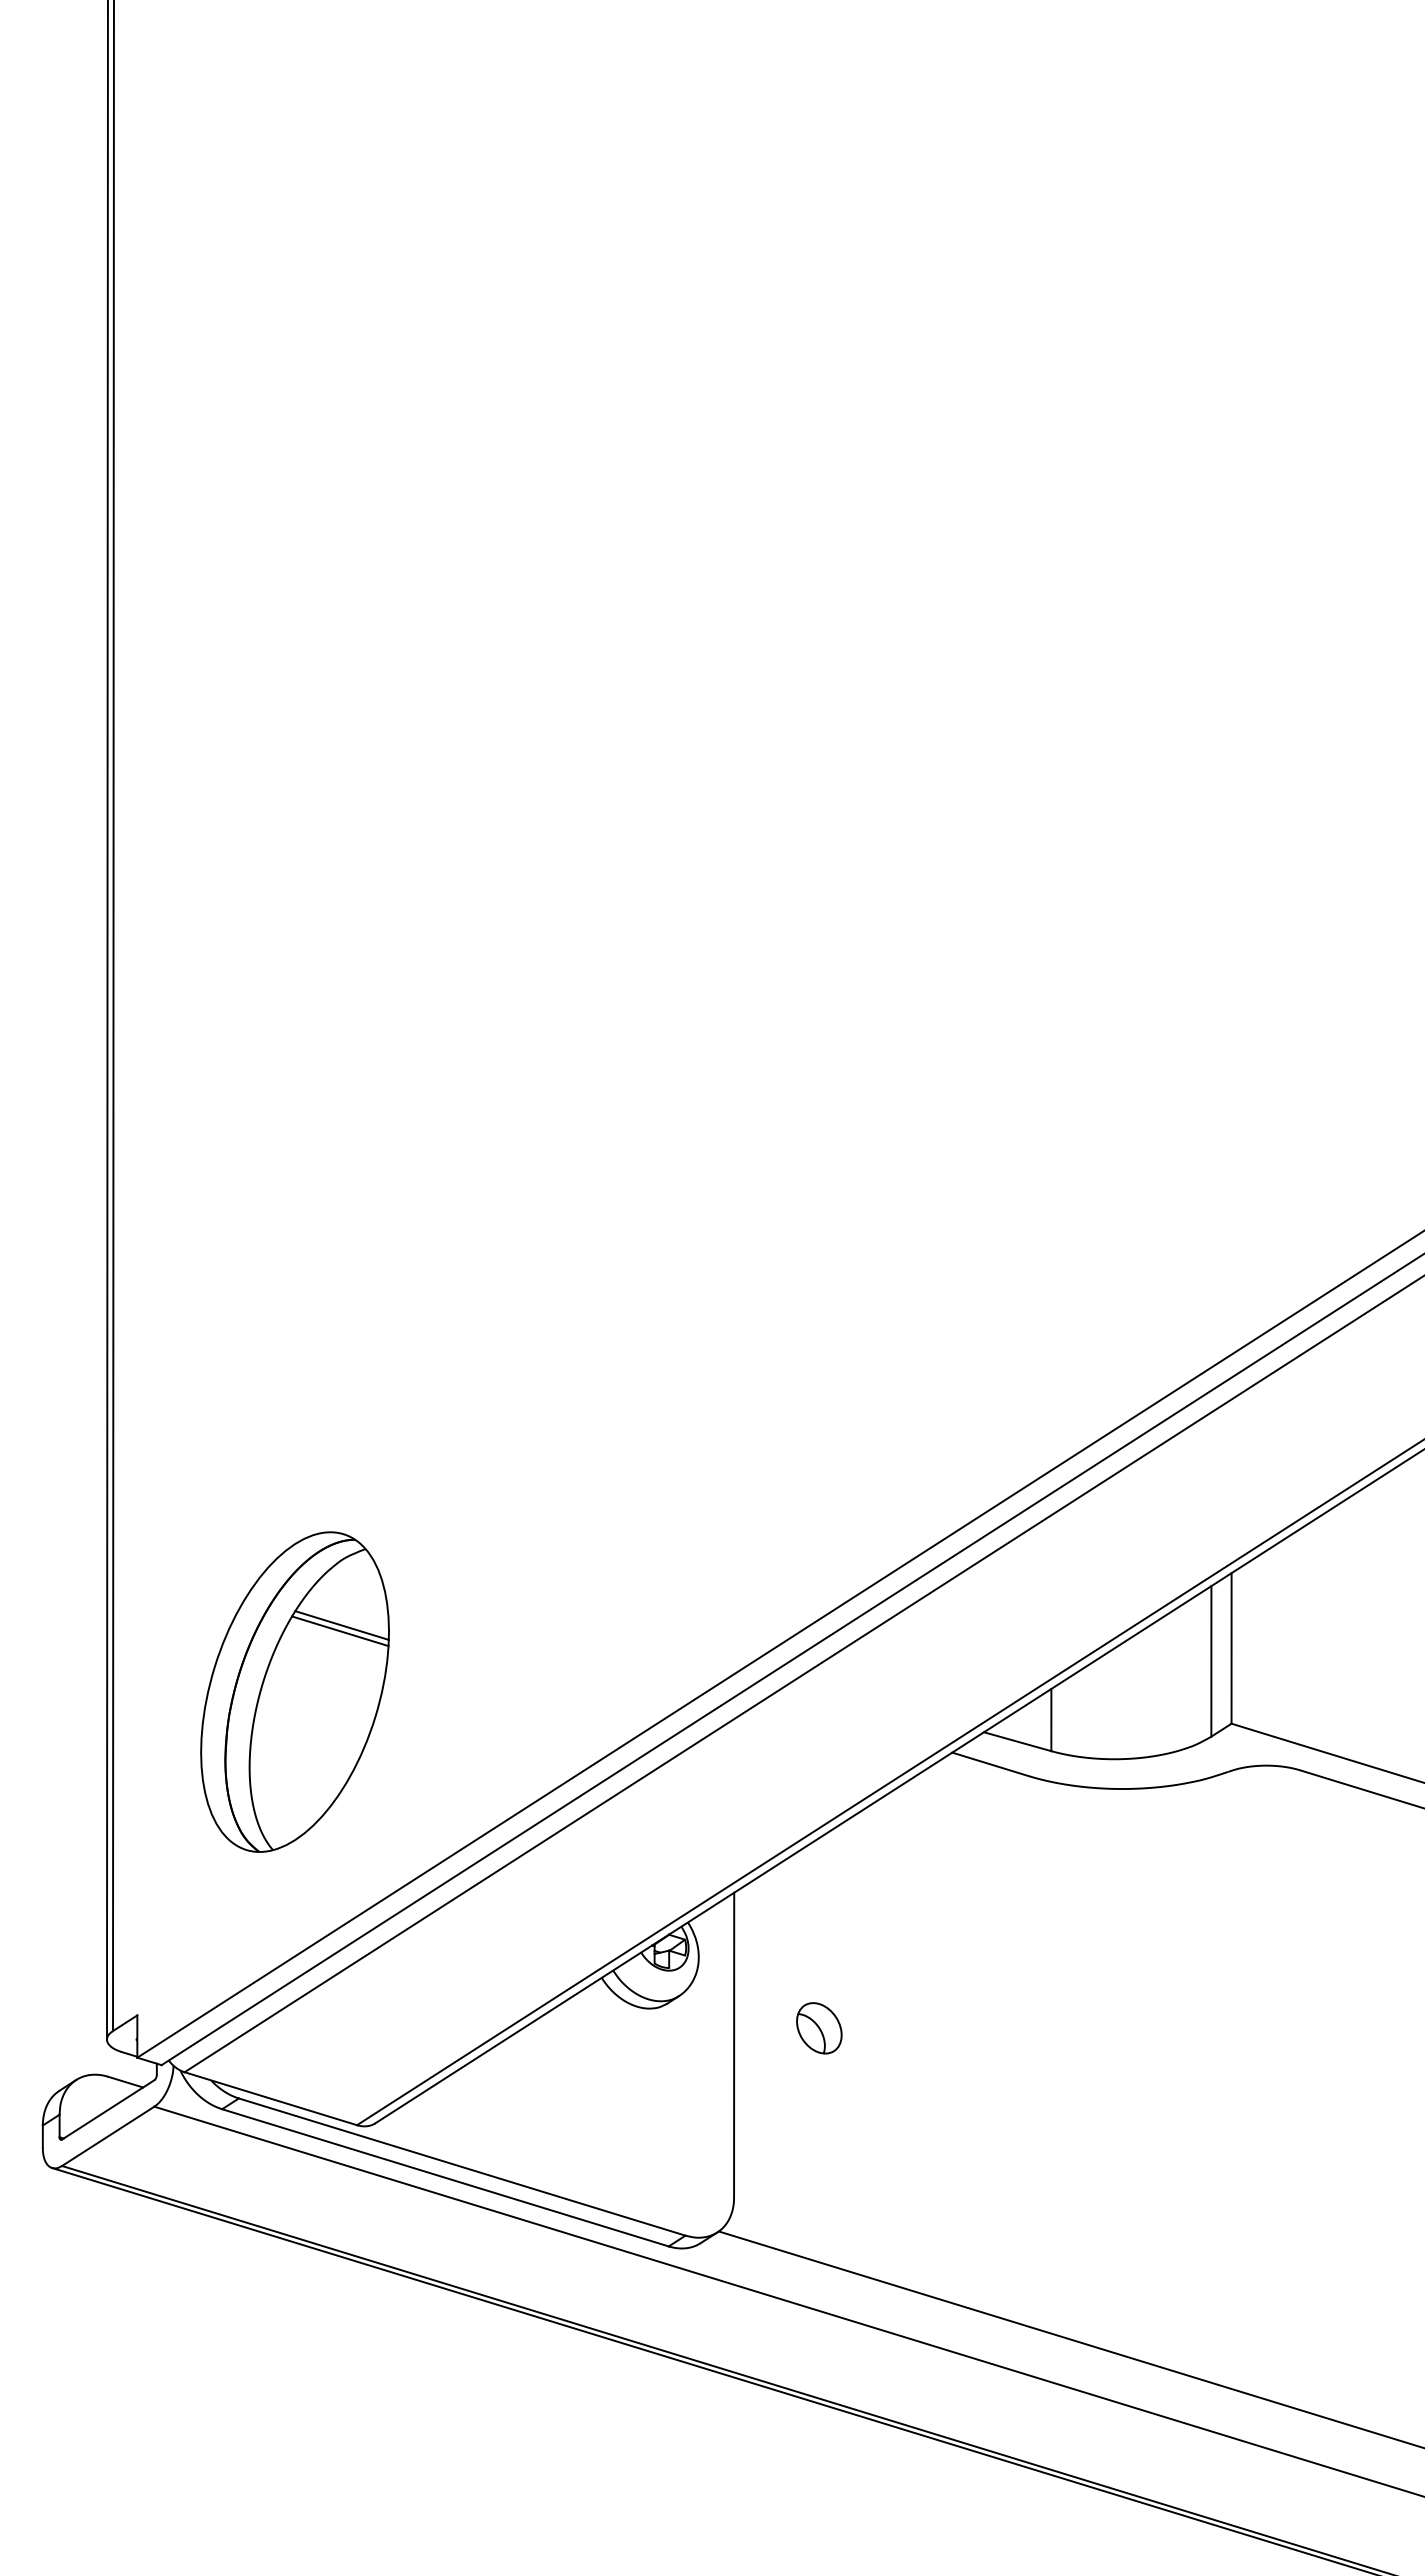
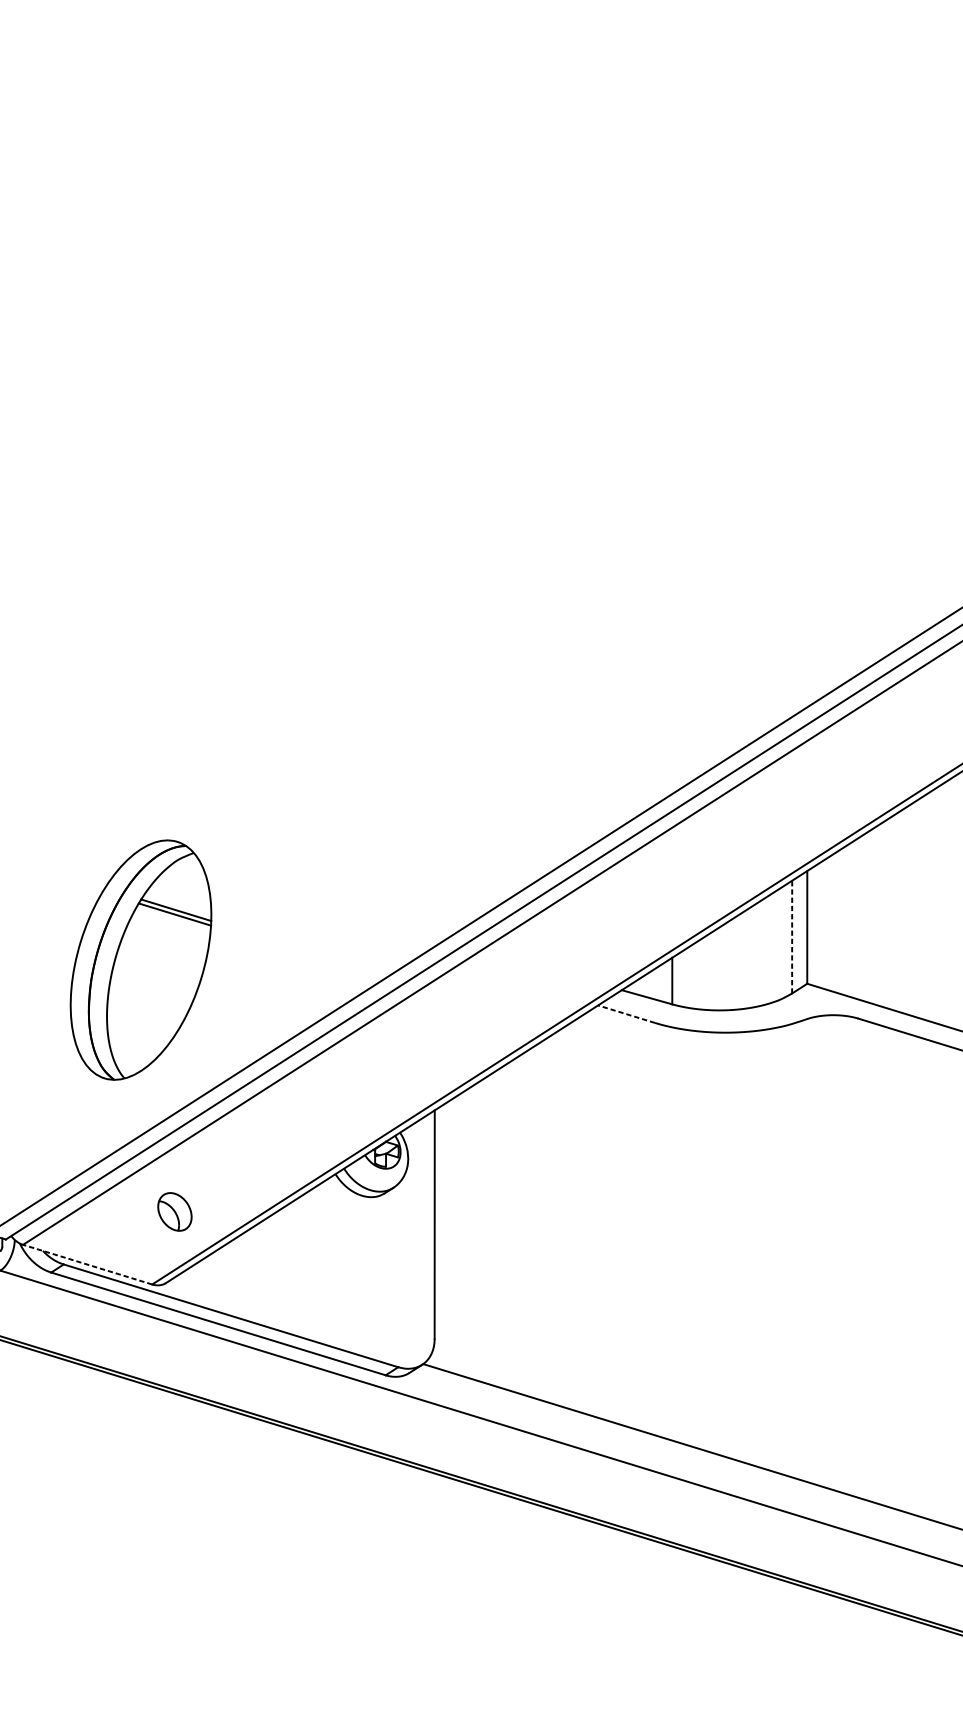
line: (1211, 1660) -> (792, 936), solid -> dashed
part: (294, 1691) -> (140, 959), moved
line: (990, 1764) -> (626, 1014), solid -> dashed
part: (819, 2028) -> (175, 1212), moved
line: (270, 2098) -> (87, 1264), solid -> dashed

